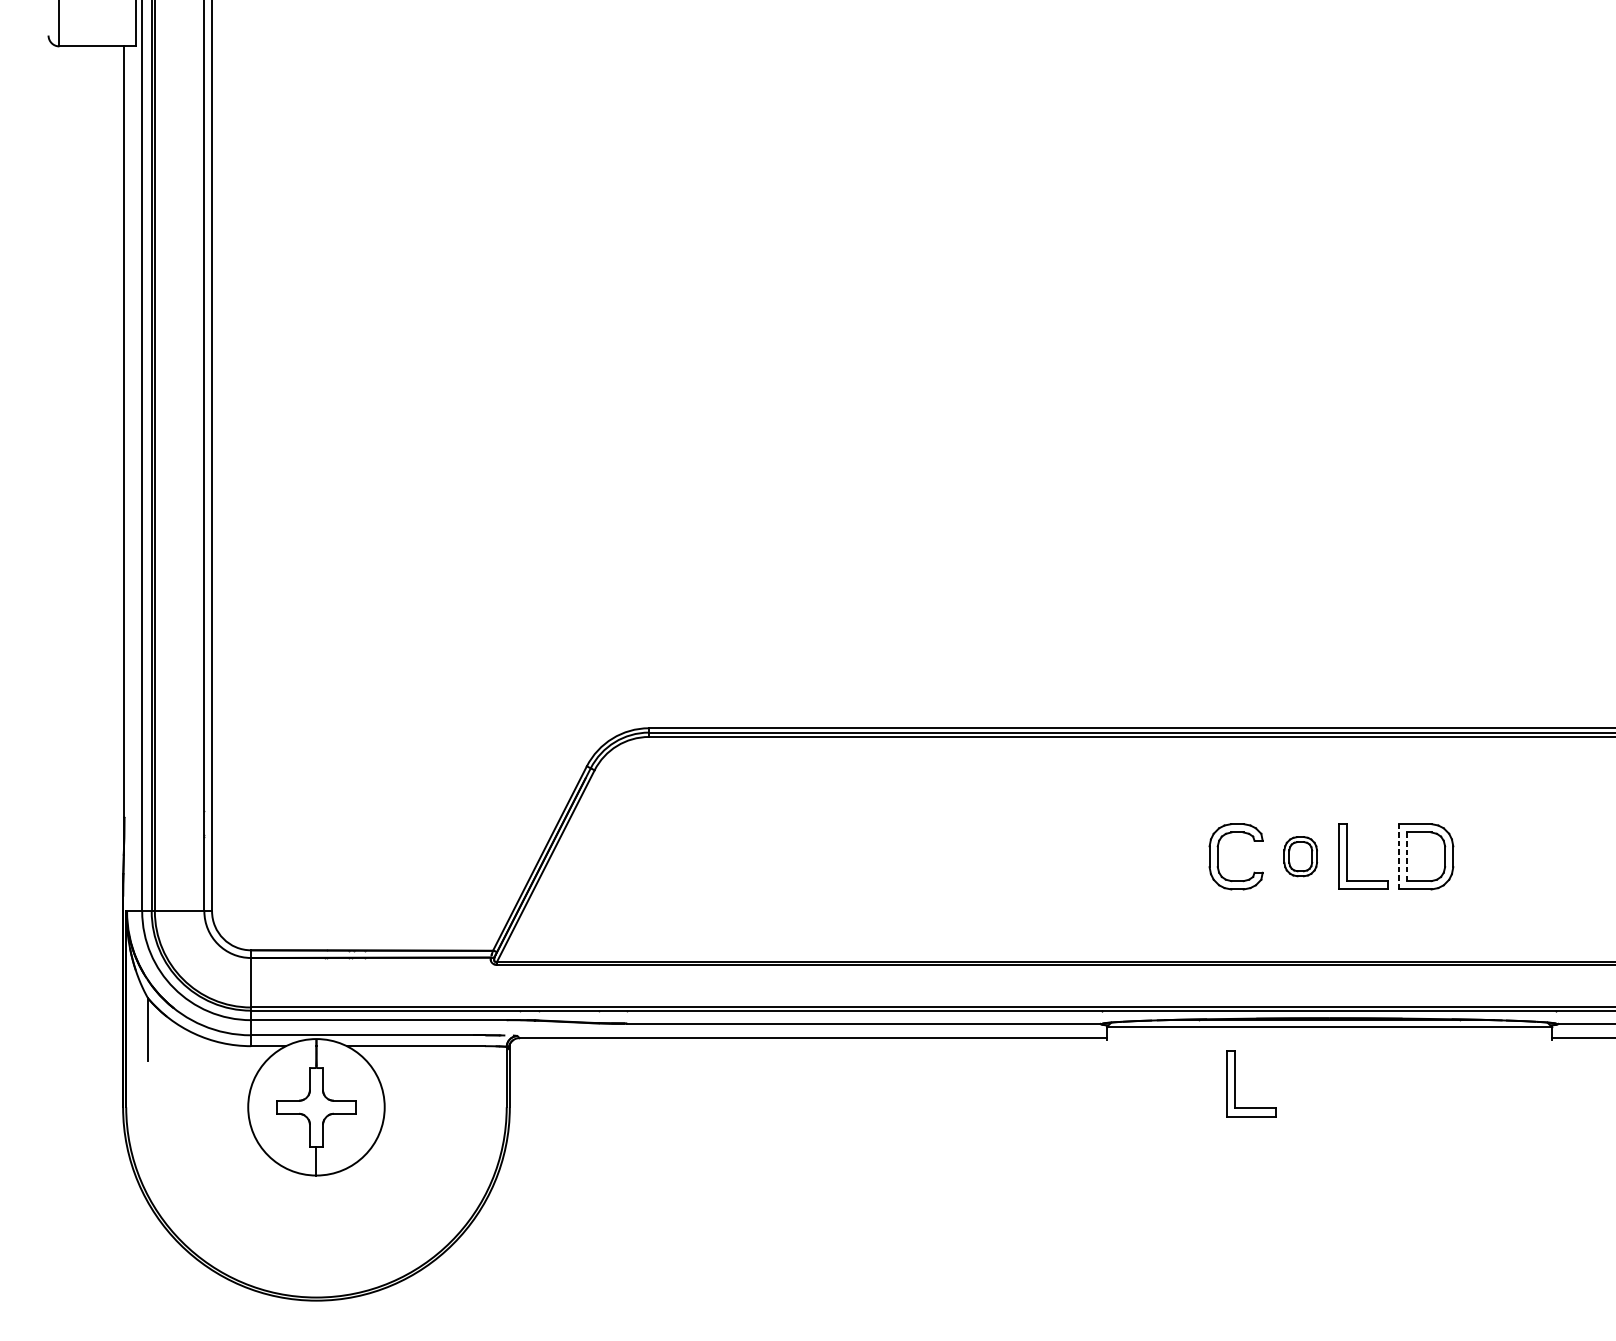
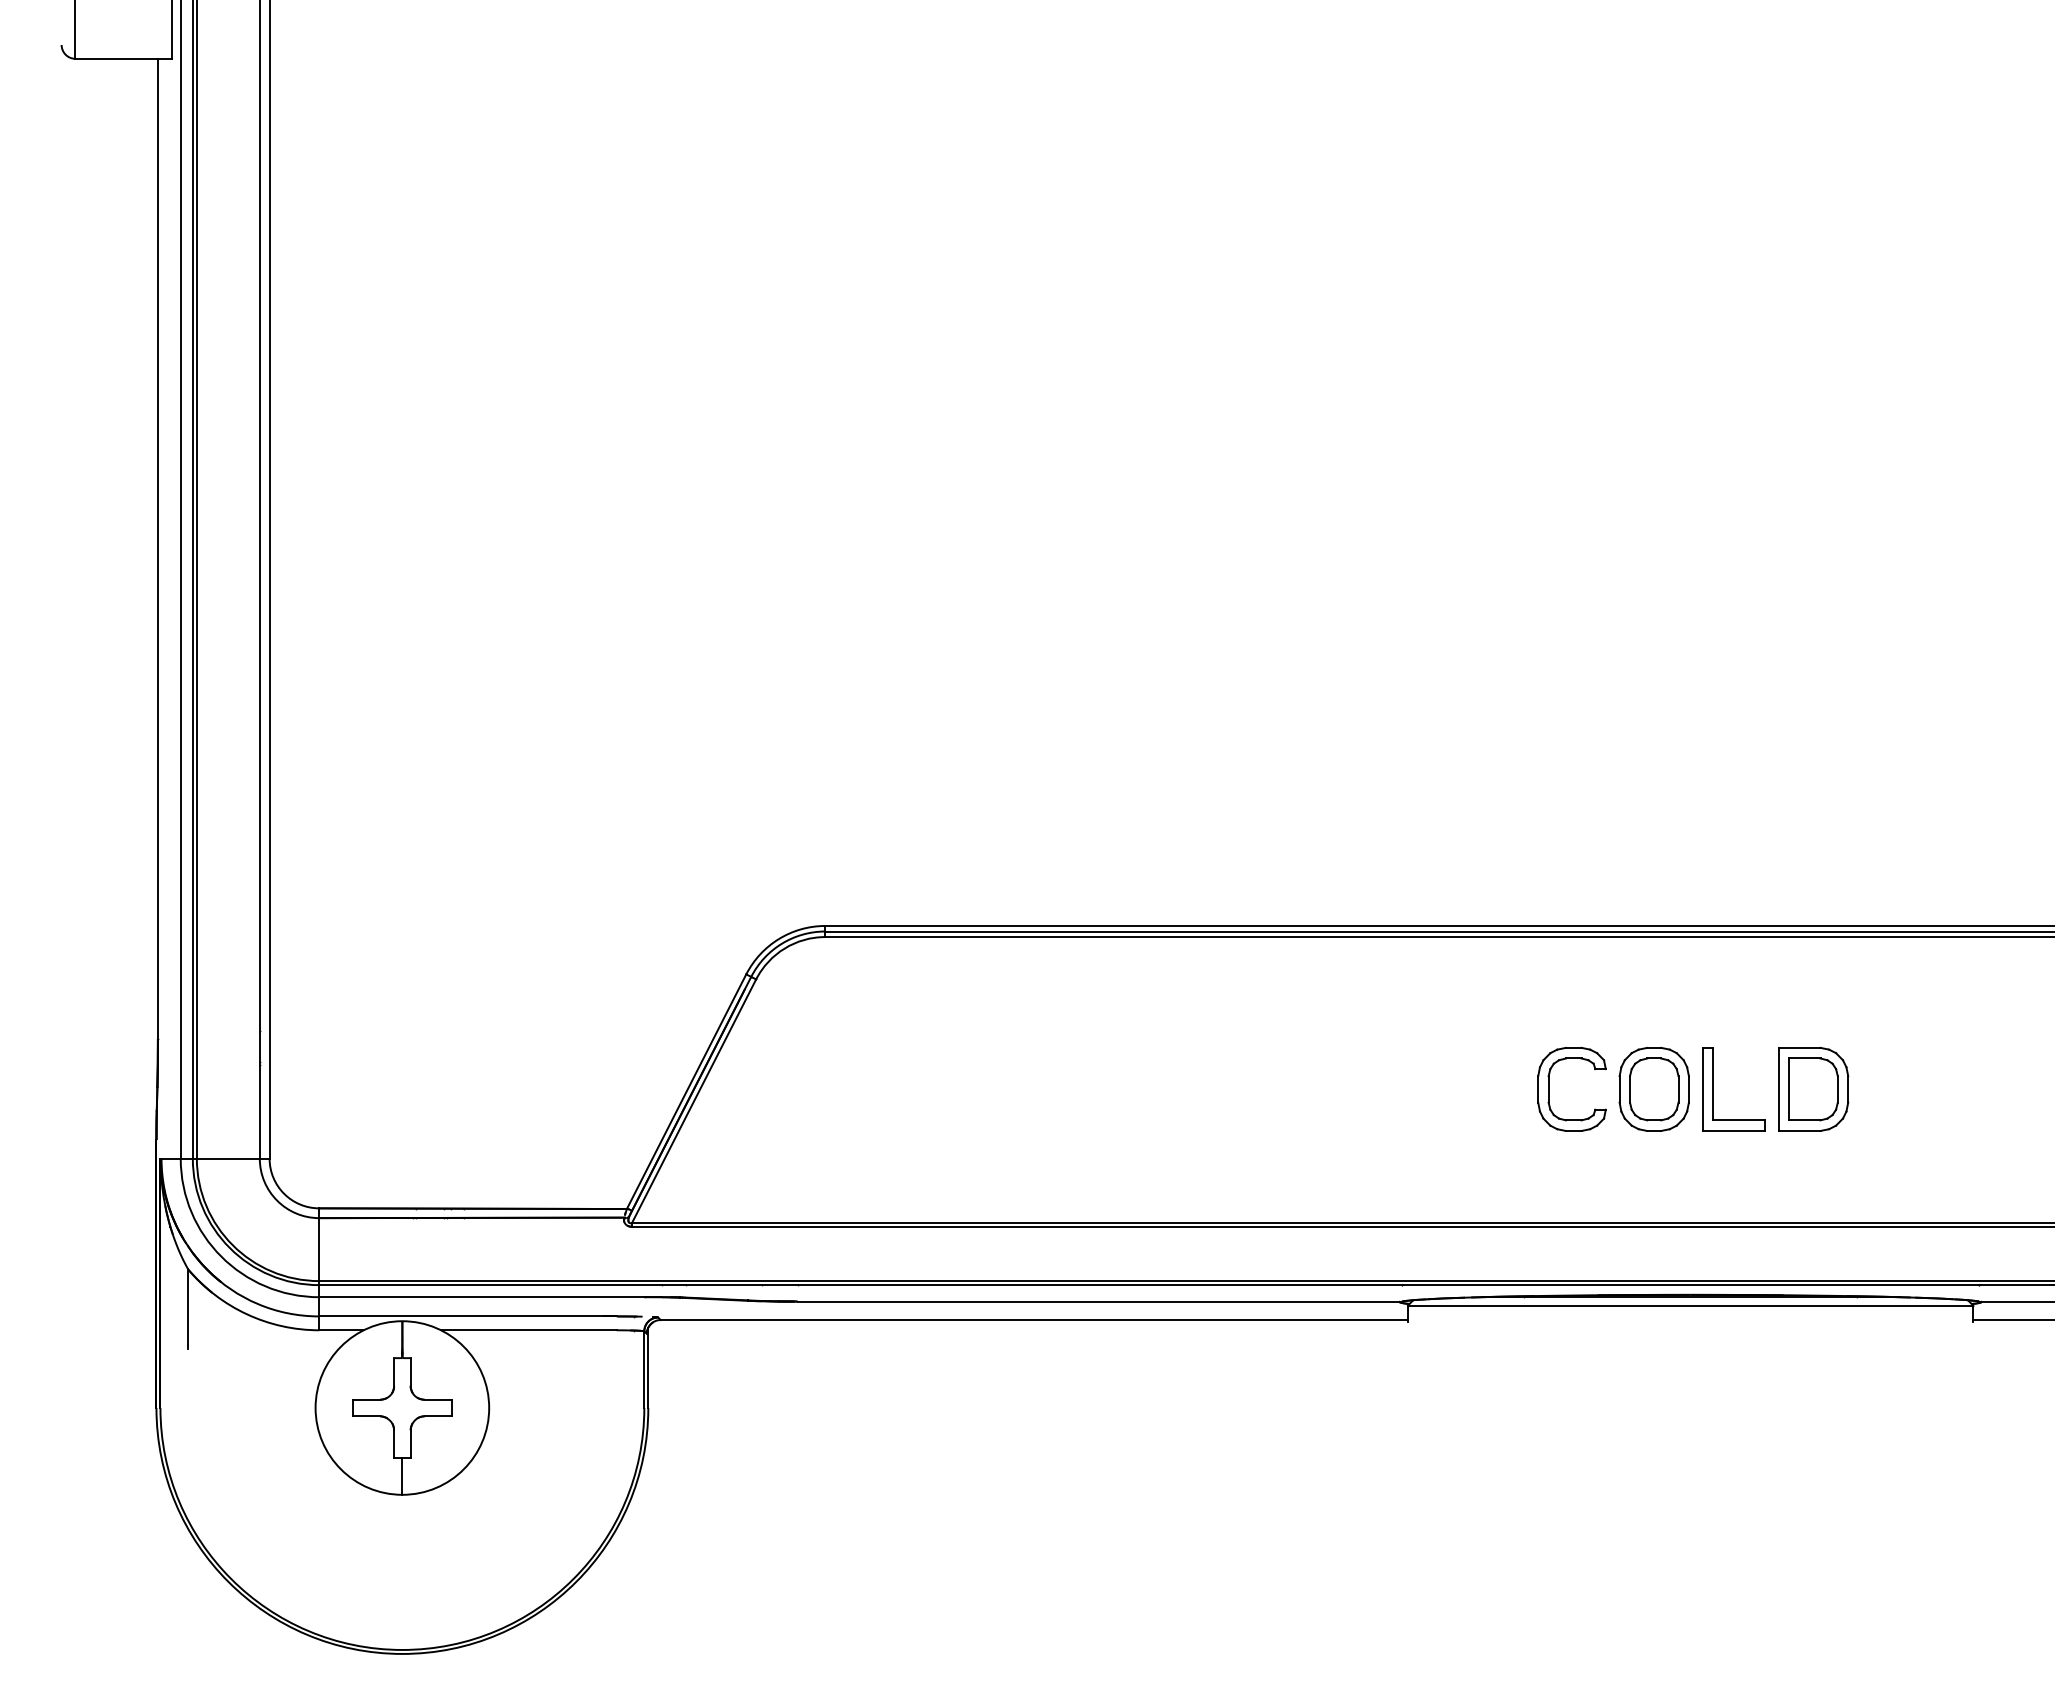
part: (1300, 856) -> (1653, 1088), size x1.67
line: (1398, 856) -> (1778, 1089), dashed -> solid
line: (1407, 856) -> (1789, 1089), dashed -> solid
part: (1234, 1084) -> (1570, 1378), removed

